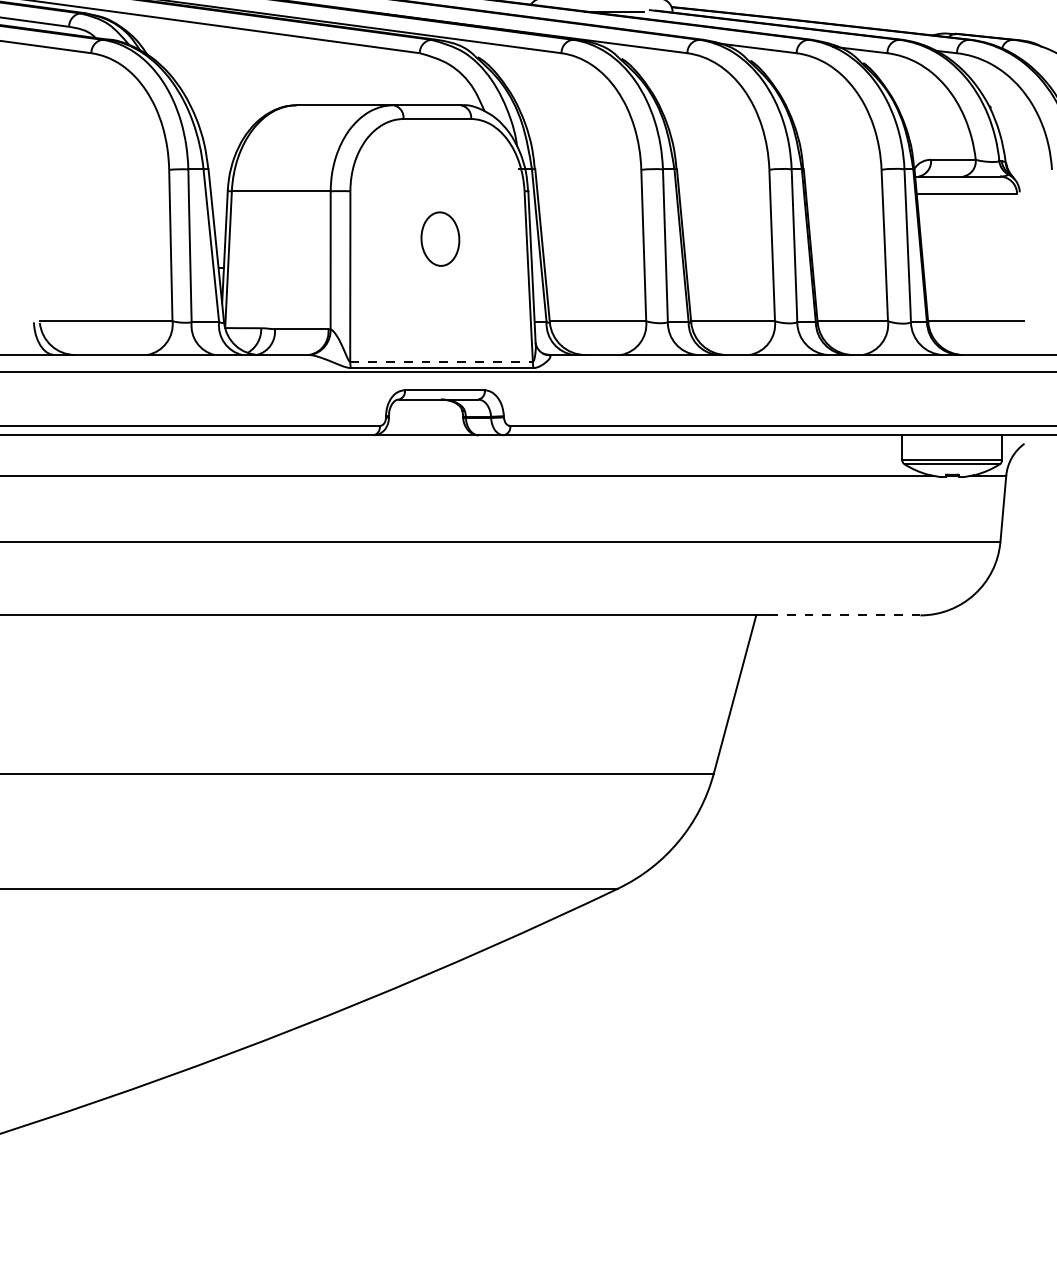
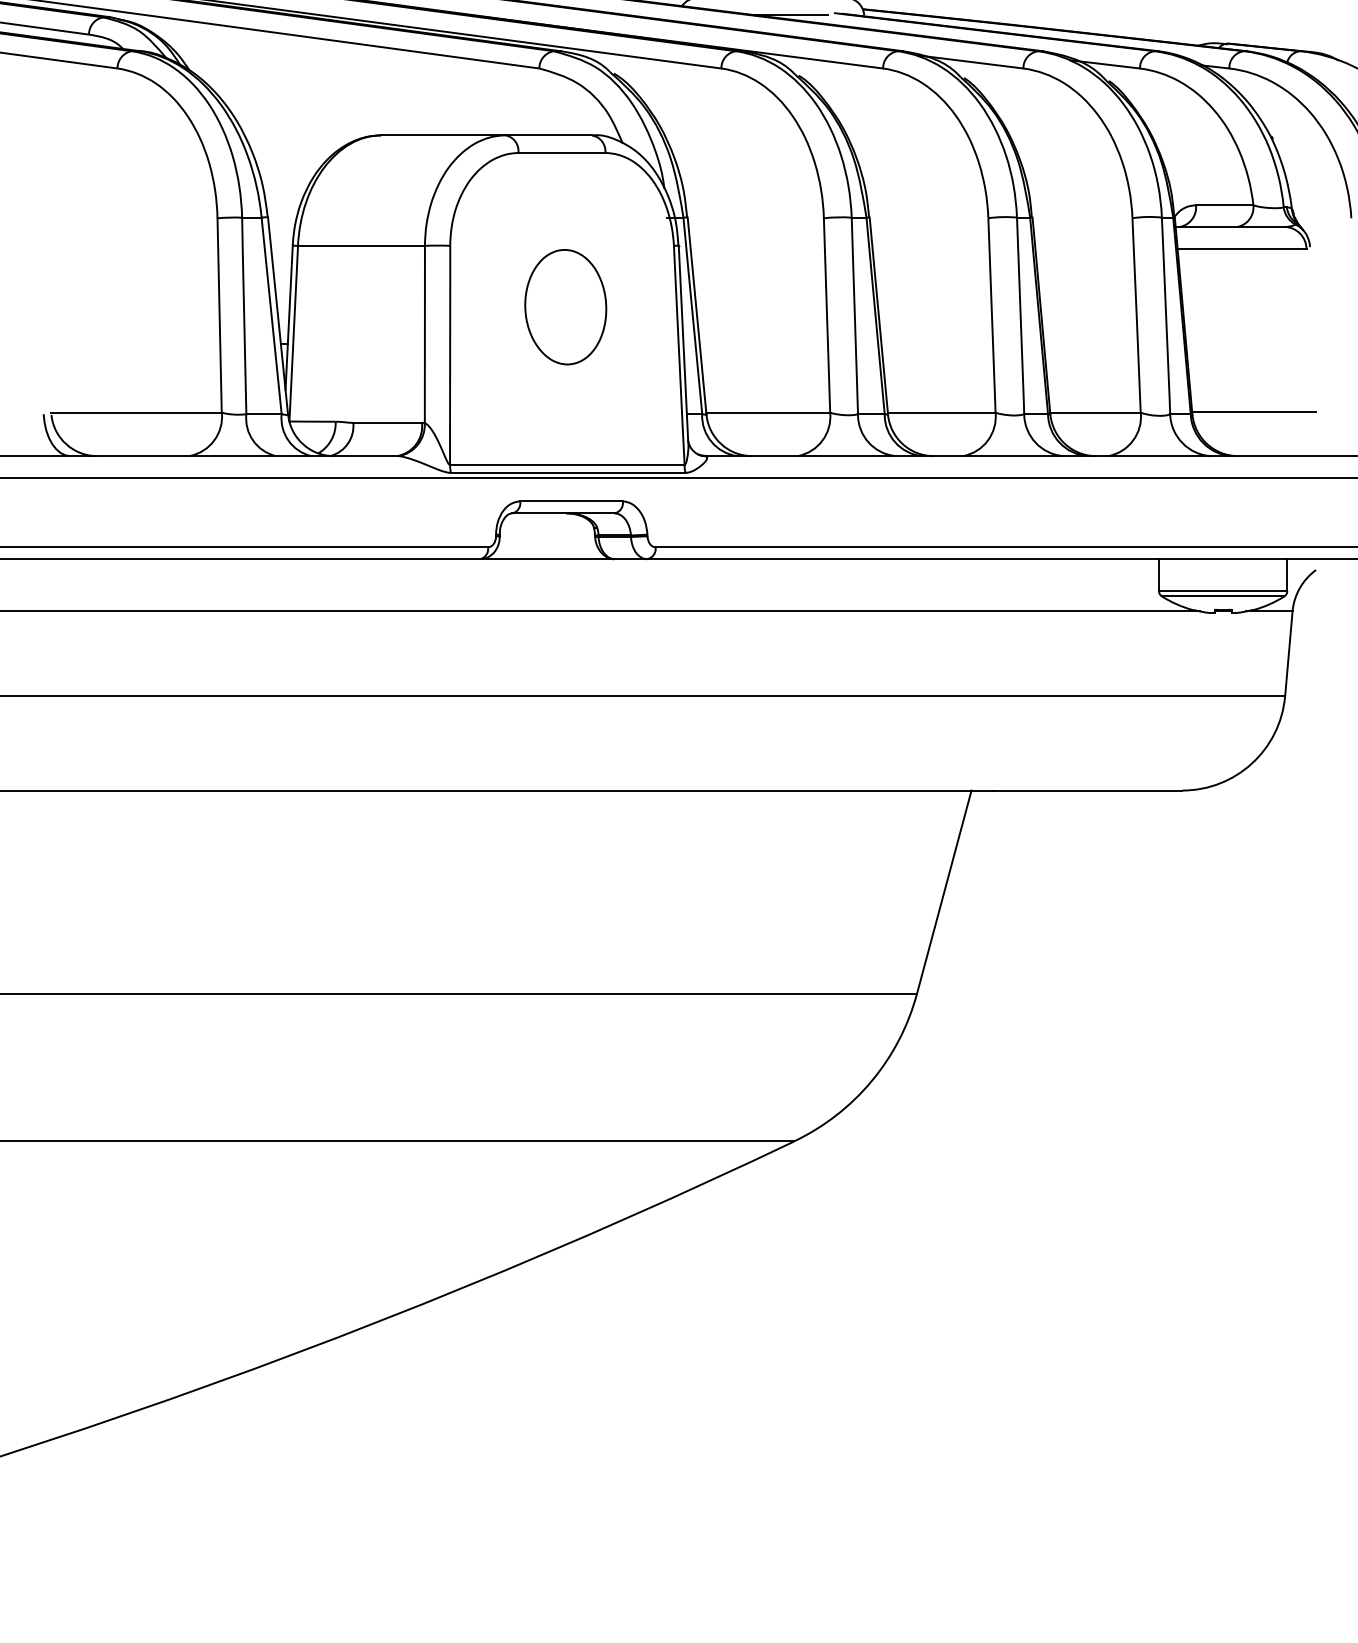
part: (440, 239) -> (565, 307), size x1.67
line: (441, 361) -> (567, 464), dashed -> solid
line: (846, 615) -> (1087, 790), dashed -> solid

